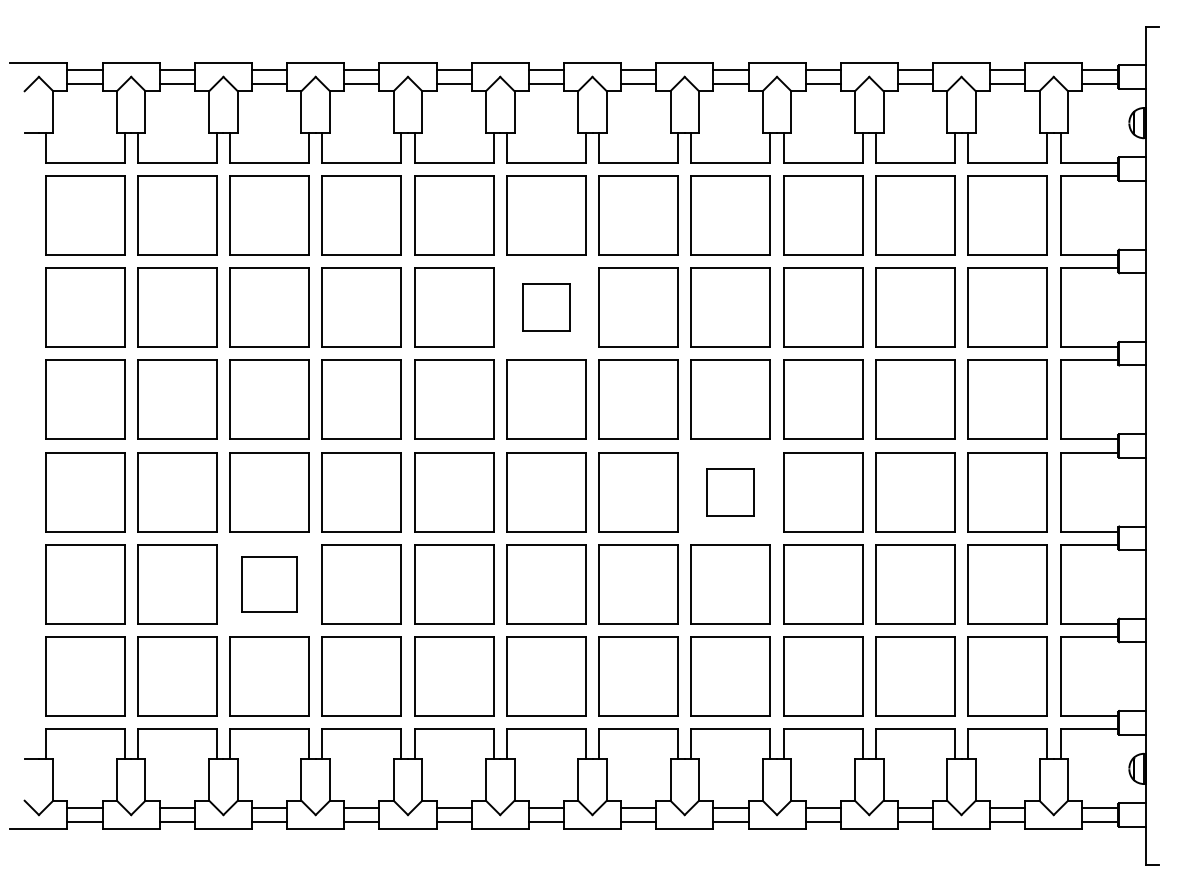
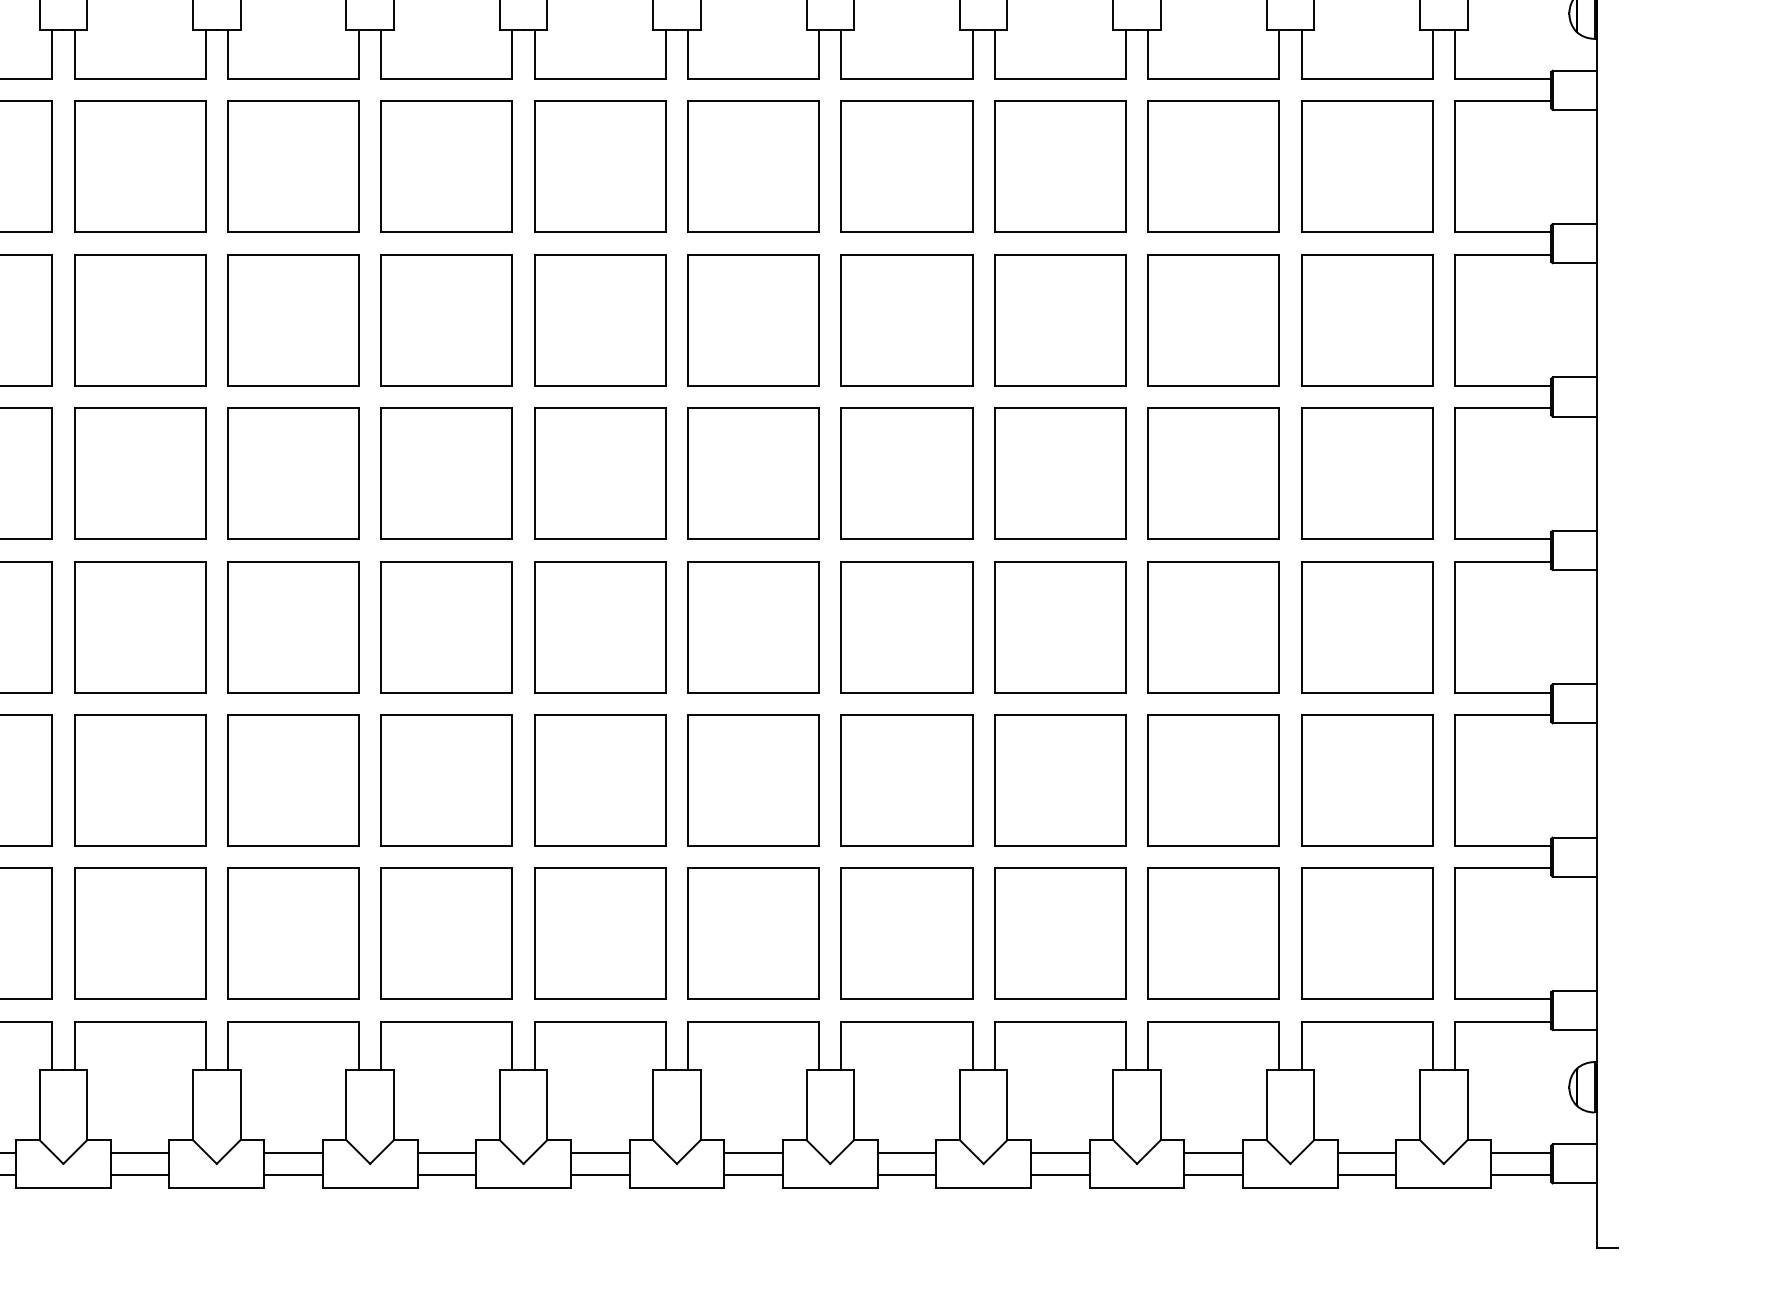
part: (546, 307) -> (600, 320), size x1.67
part: (730, 492) -> (906, 627), size x1.67
part: (269, 584) -> (139, 780), size x1.43

